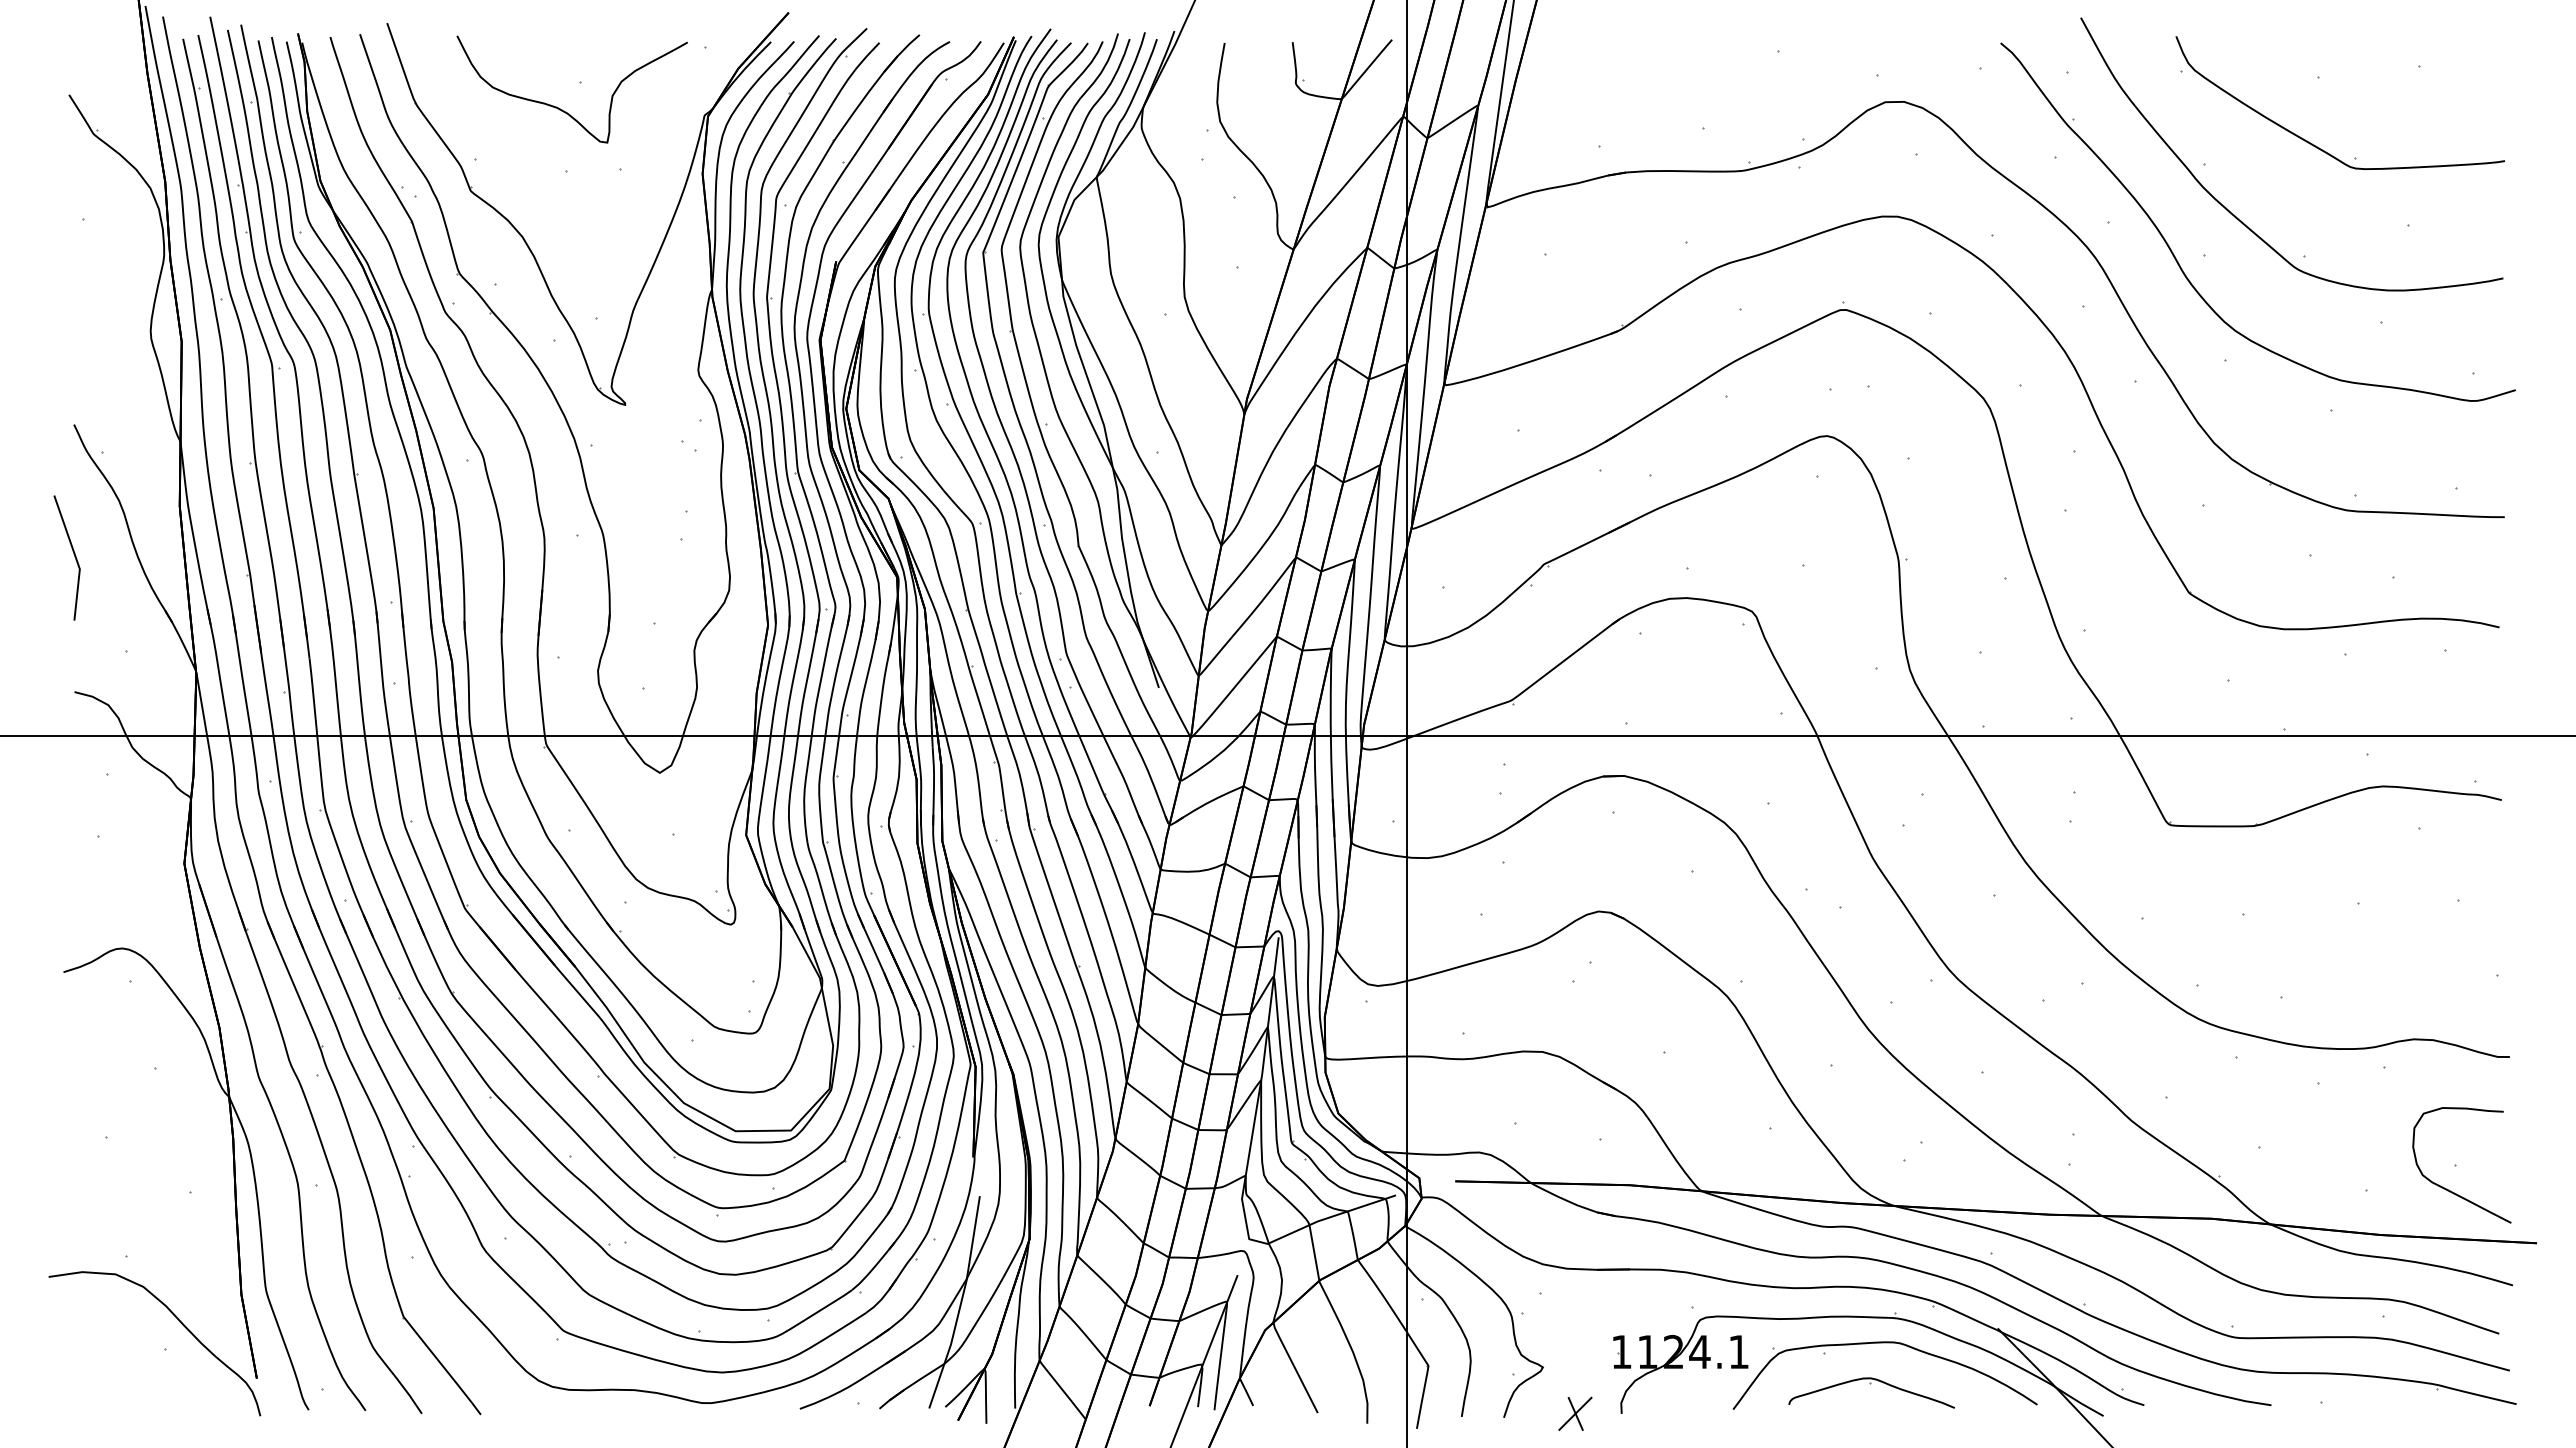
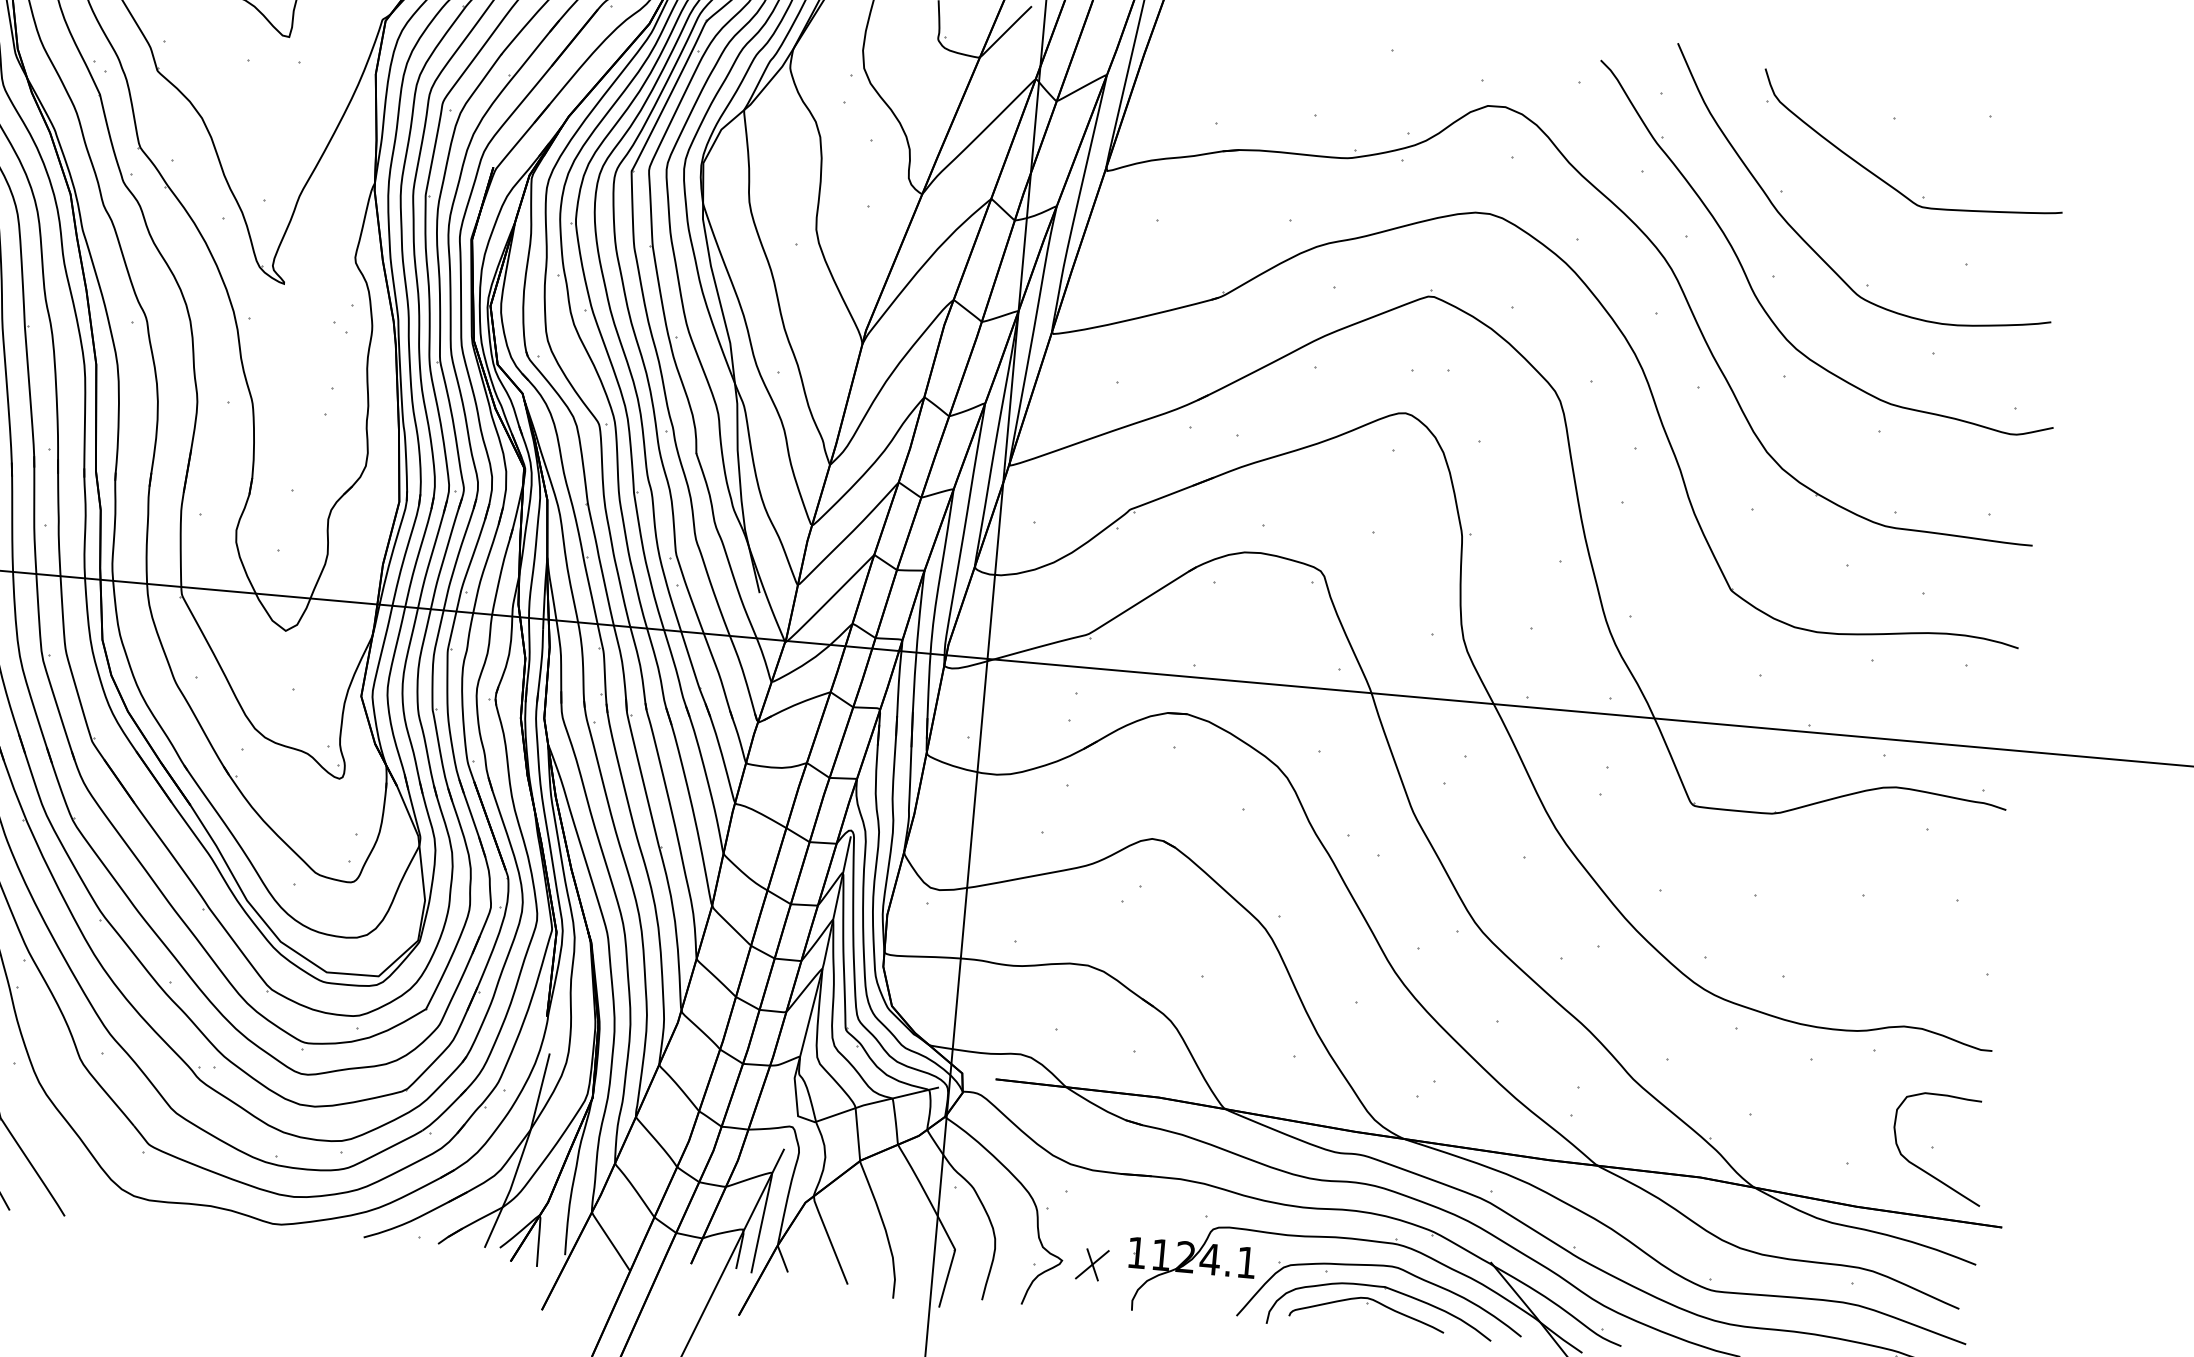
part: (1888, 1367) -> (1385, 1289), added
part: (1575, 1413) -> (1092, 1264), moved

